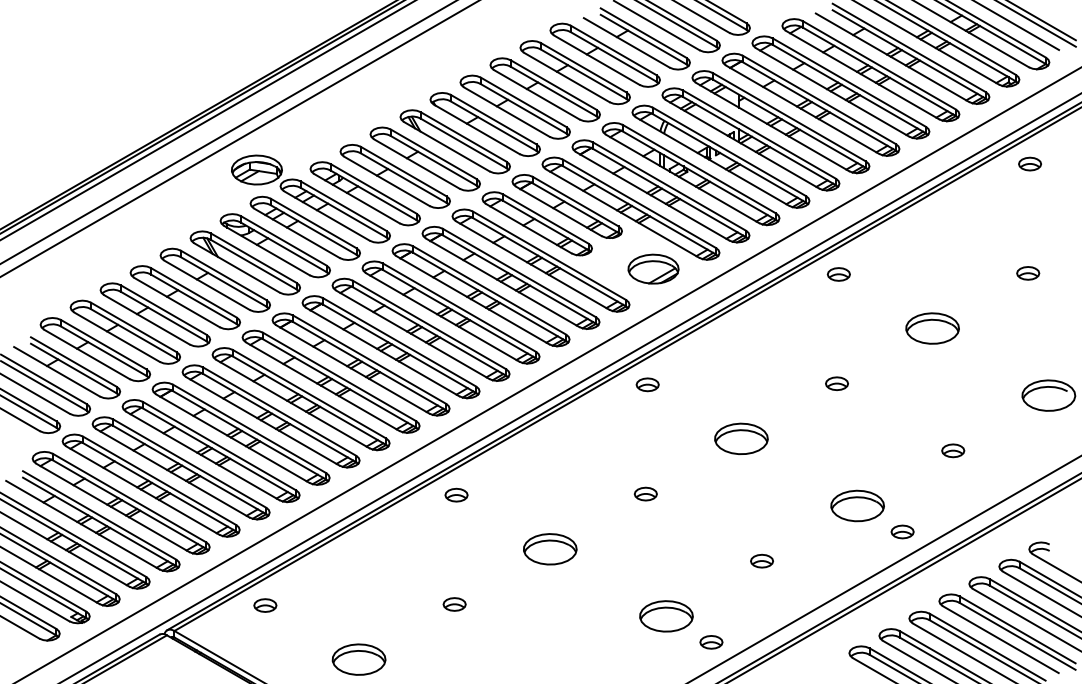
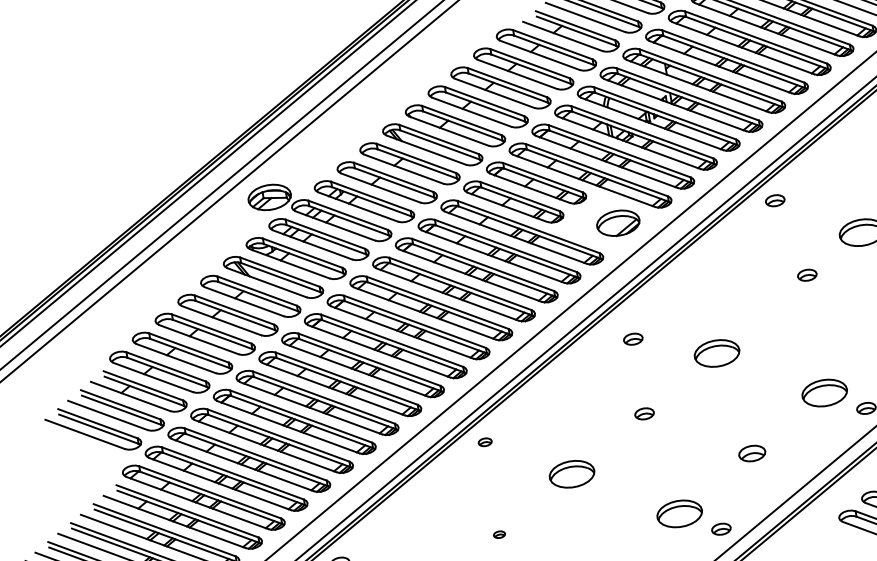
part: (836, 383) -> (806, 275), moved
part: (647, 384) -> (633, 338), moved
part: (456, 494) -> (485, 441), size x0.7
part: (761, 560) -> (751, 452), size x1.4
part: (454, 604) -> (499, 534), size x0.6

